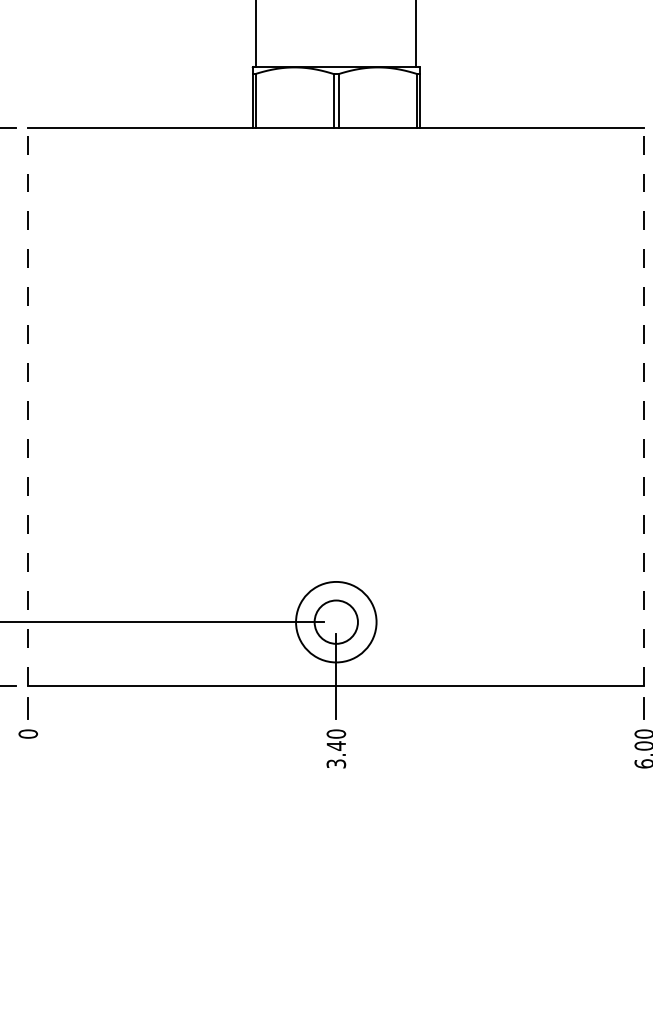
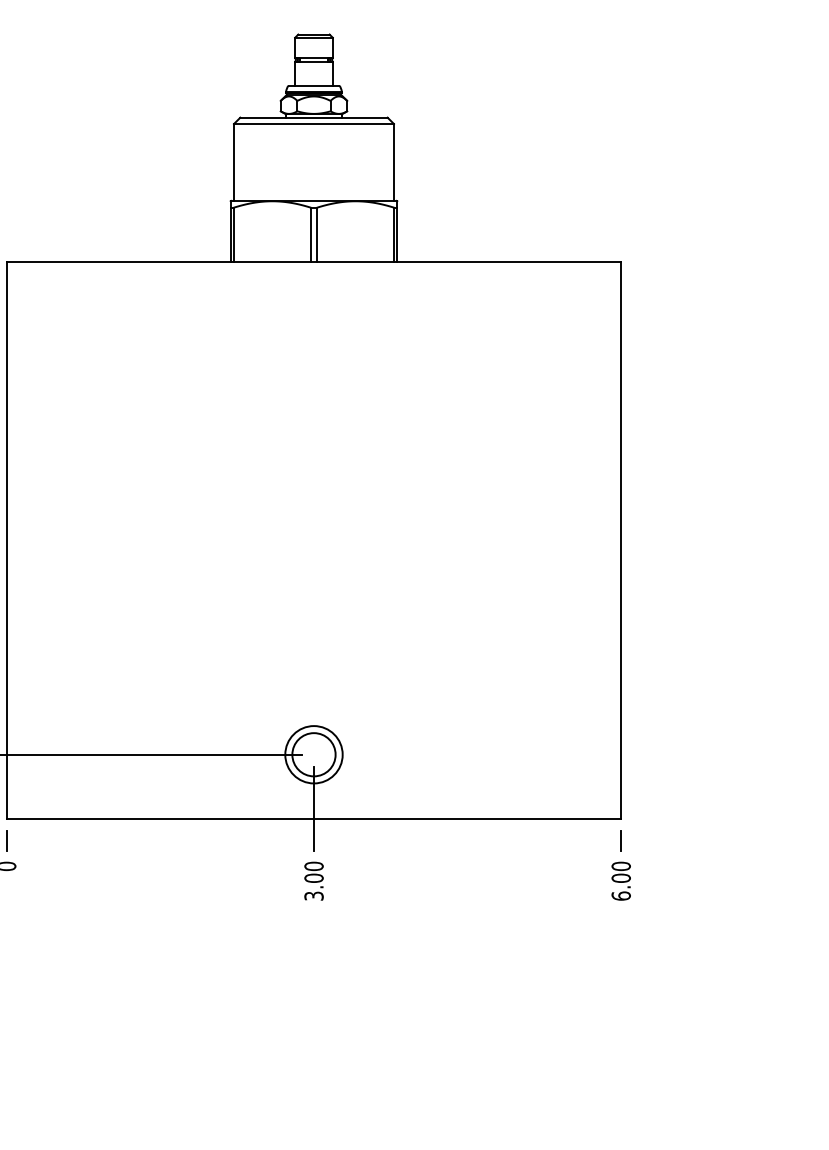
line: (28, 407) -> (6, 540), dashed -> solid
line: (644, 407) -> (621, 540), dashed -> solid
circle: (335, 621) -> (313, 754), size x0.71
text: (335, 746) -> (313, 878), 3.40 -> 3.00

